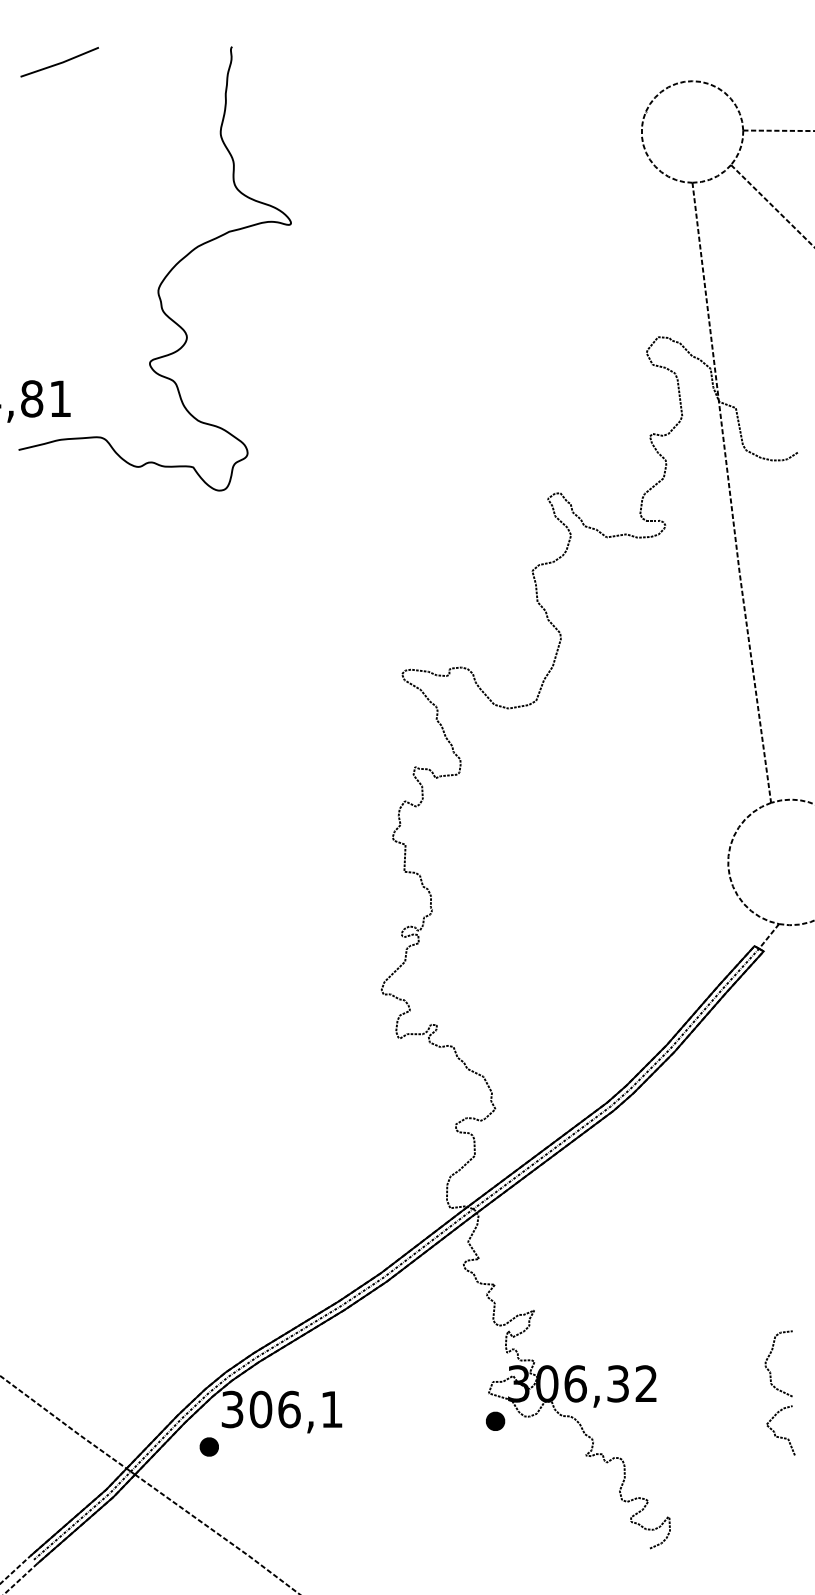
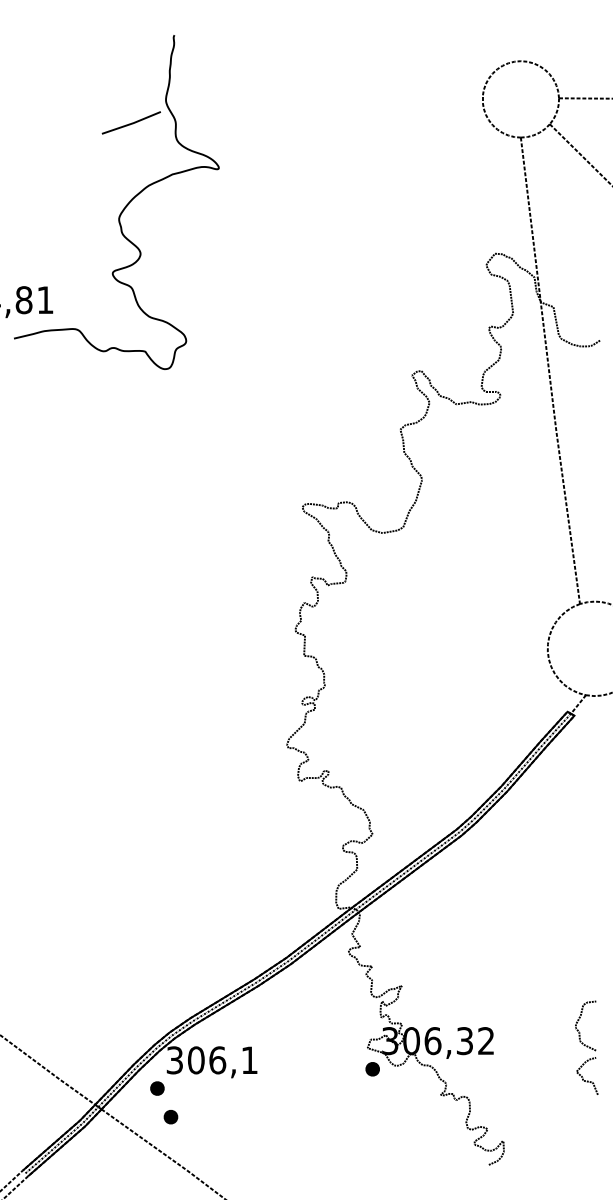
line: (59, 62) -> (131, 123), moved
part: (226, 1484) -> (170, 1116), added

